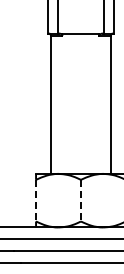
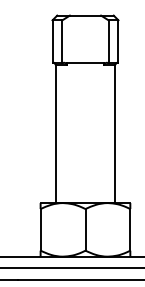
line: (35, 200) -> (40, 229), dashed -> solid
line: (80, 200) -> (85, 229), dashed -> solid

